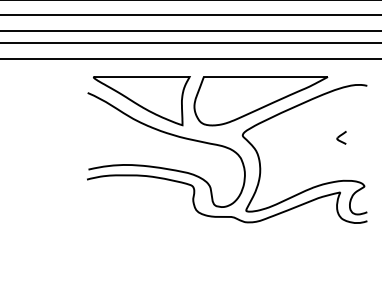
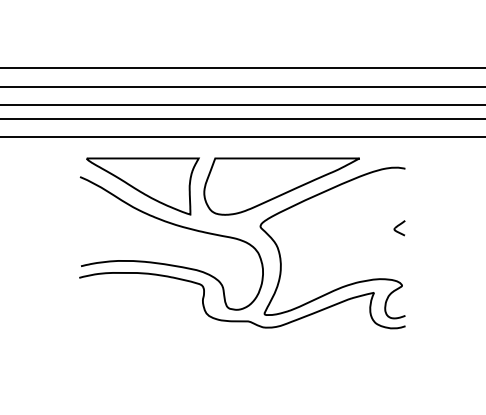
part: (341, 138) -> (399, 228), moved

